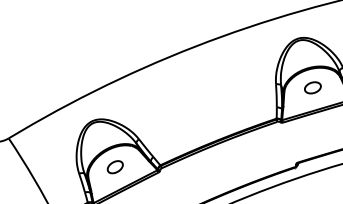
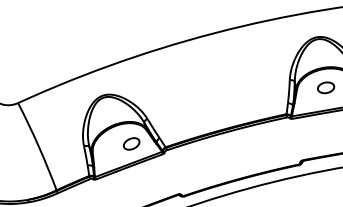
part: (115, 166) -> (131, 143), moved

